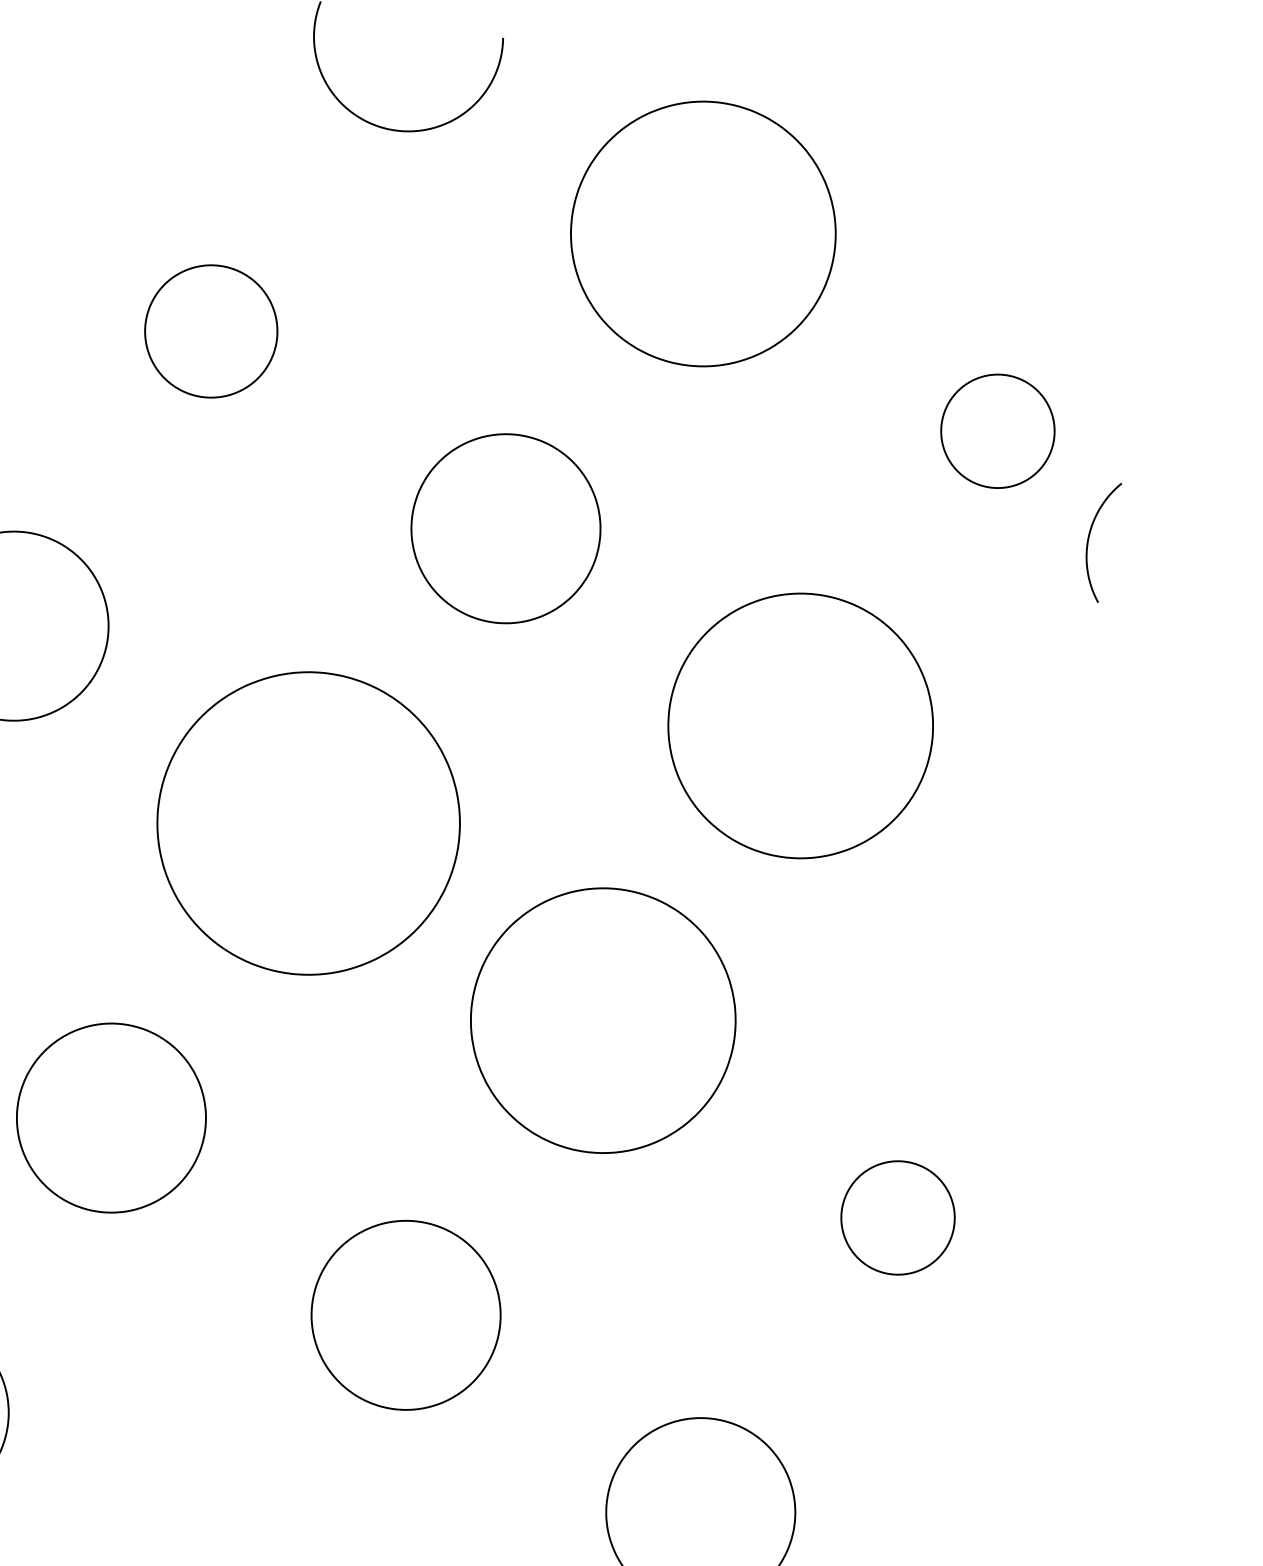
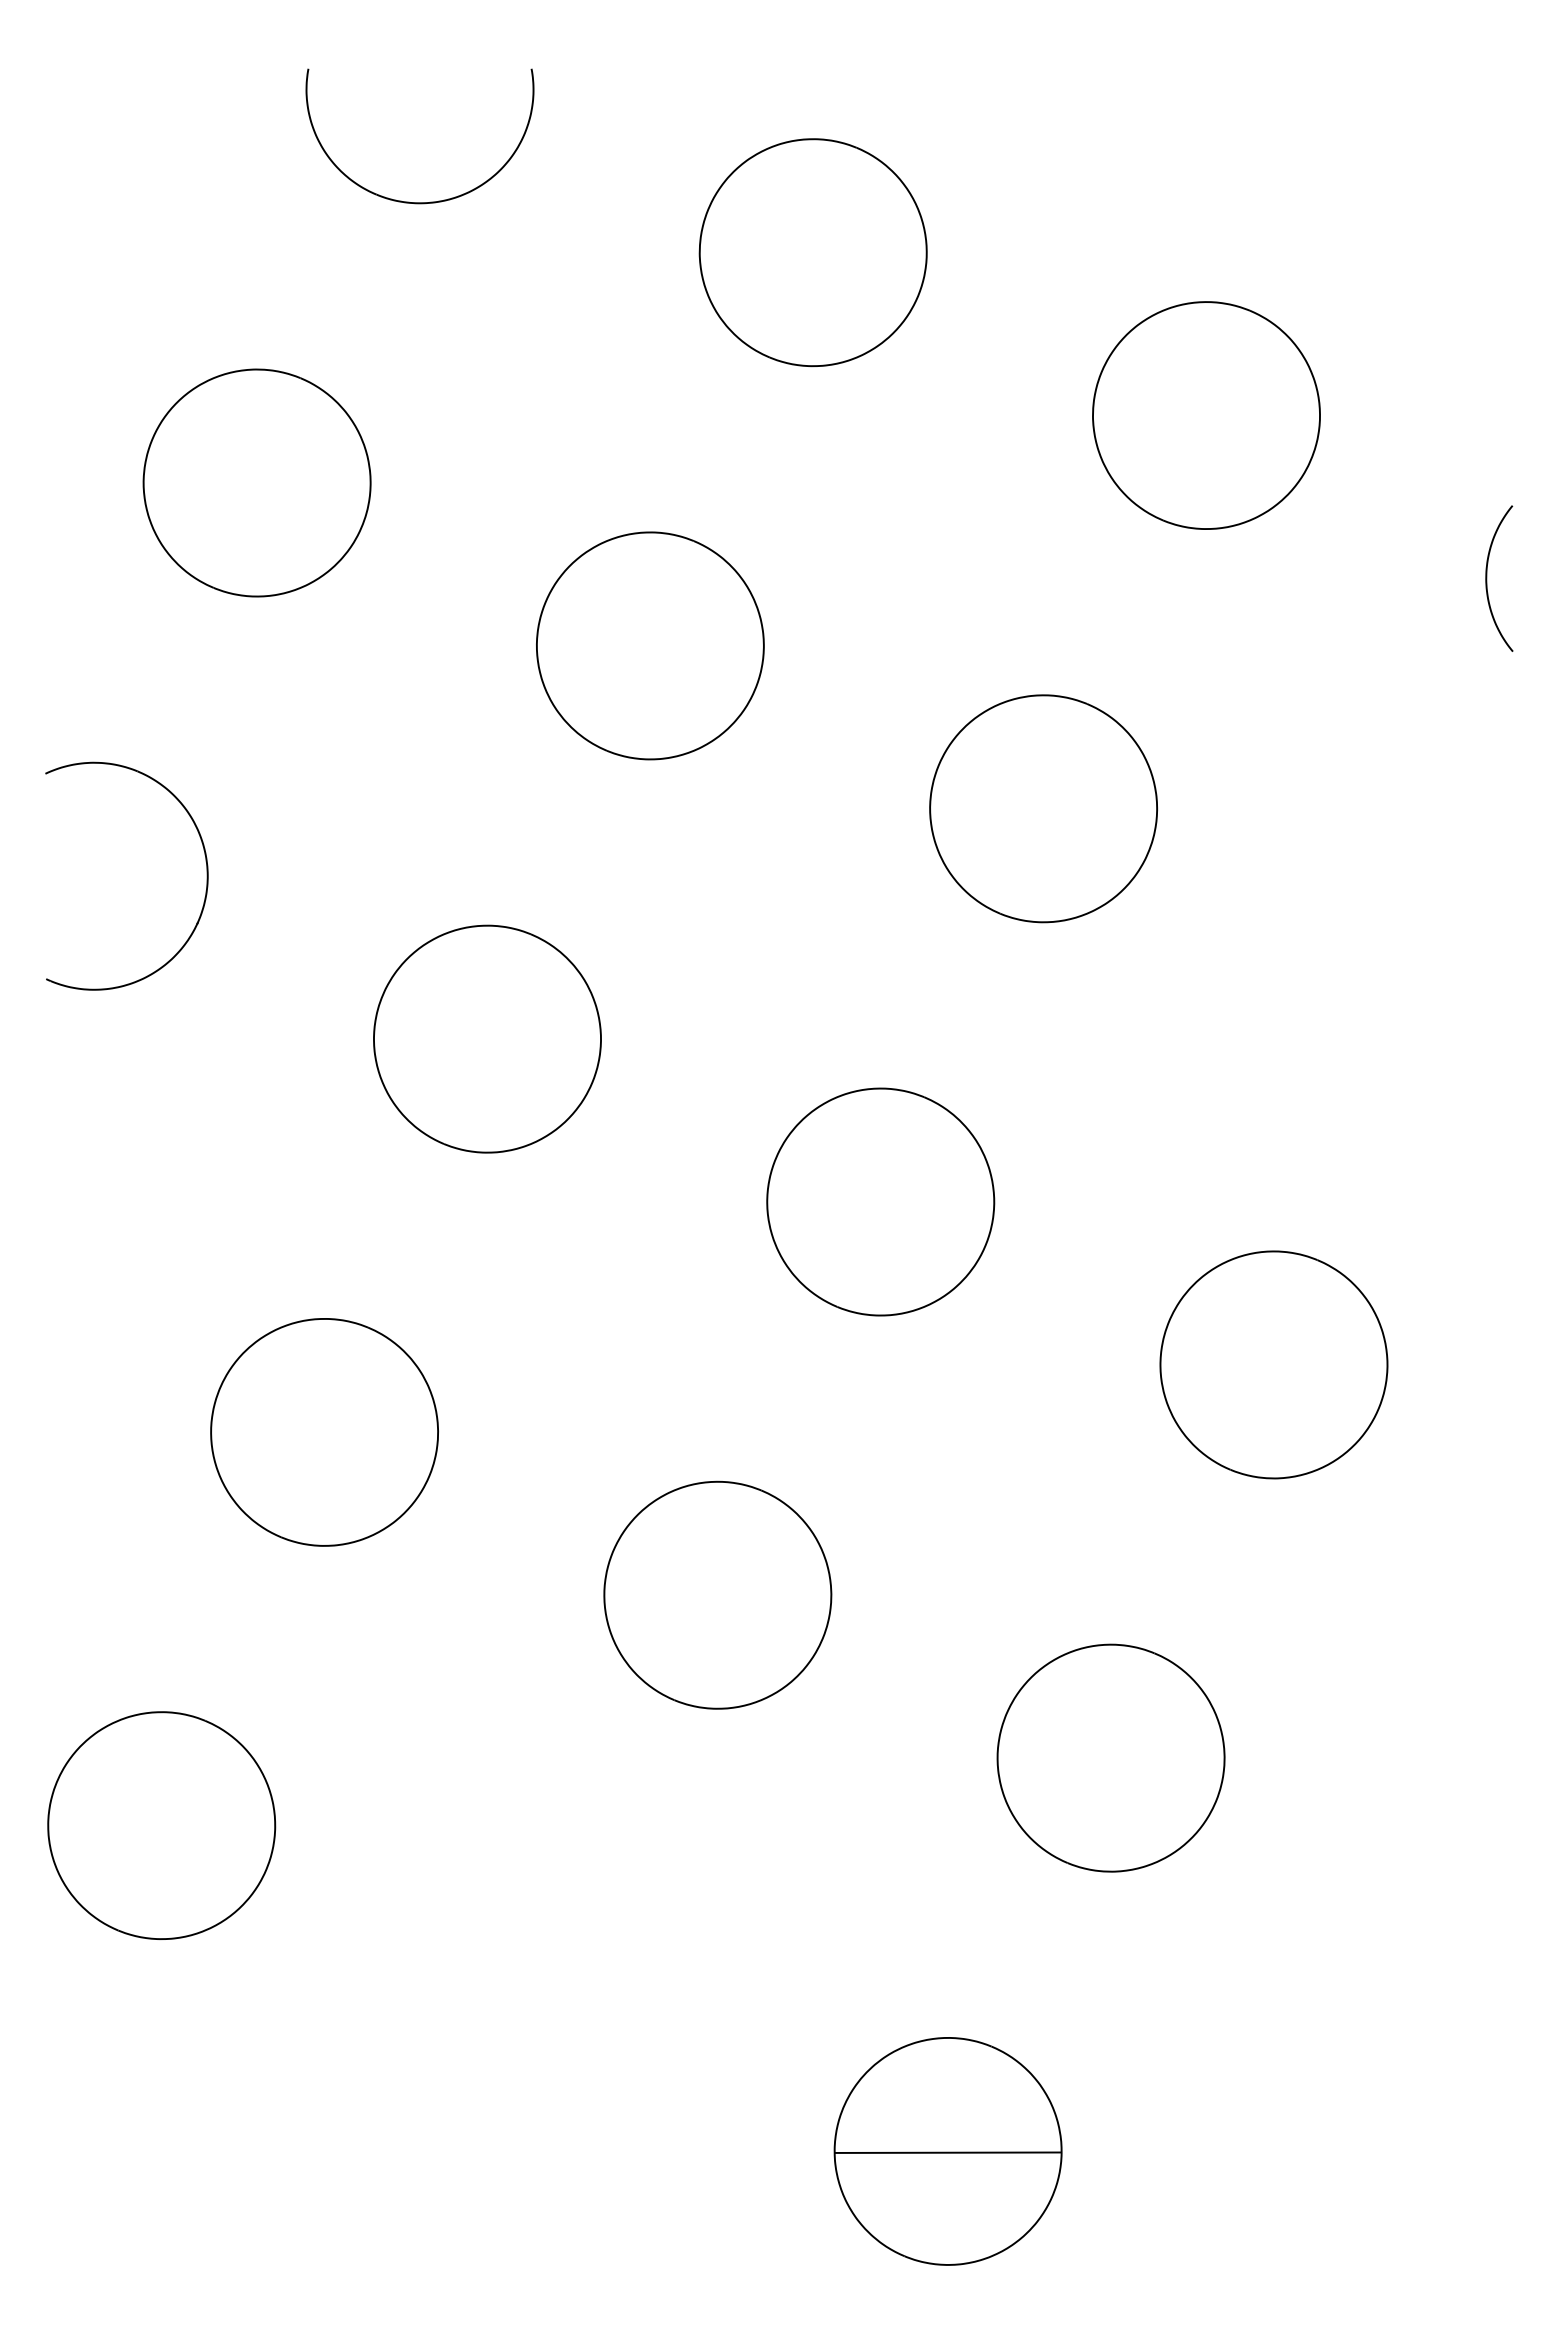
part: (702, 233) -> (812, 252), size x0.71
part: (210, 330) -> (256, 482), size x1.43
part: (997, 431) -> (1206, 415), size x1.67
curve: (1089, 538) -> (1487, 578), moved
part: (800, 725) -> (1043, 808), size x0.71
part: (308, 822) -> (487, 1038), size x0.62
part: (603, 1020) -> (880, 1201), size x0.71
part: (897, 1217) -> (1273, 1364), size x1.67

